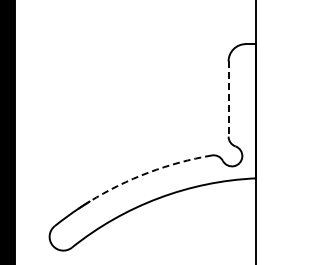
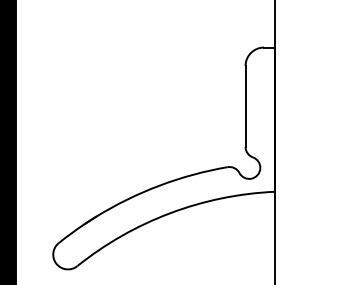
line: (228, 98) -> (245, 105), dashed -> solid
arc: (148, 172) -> (159, 185), dashed -> solid

